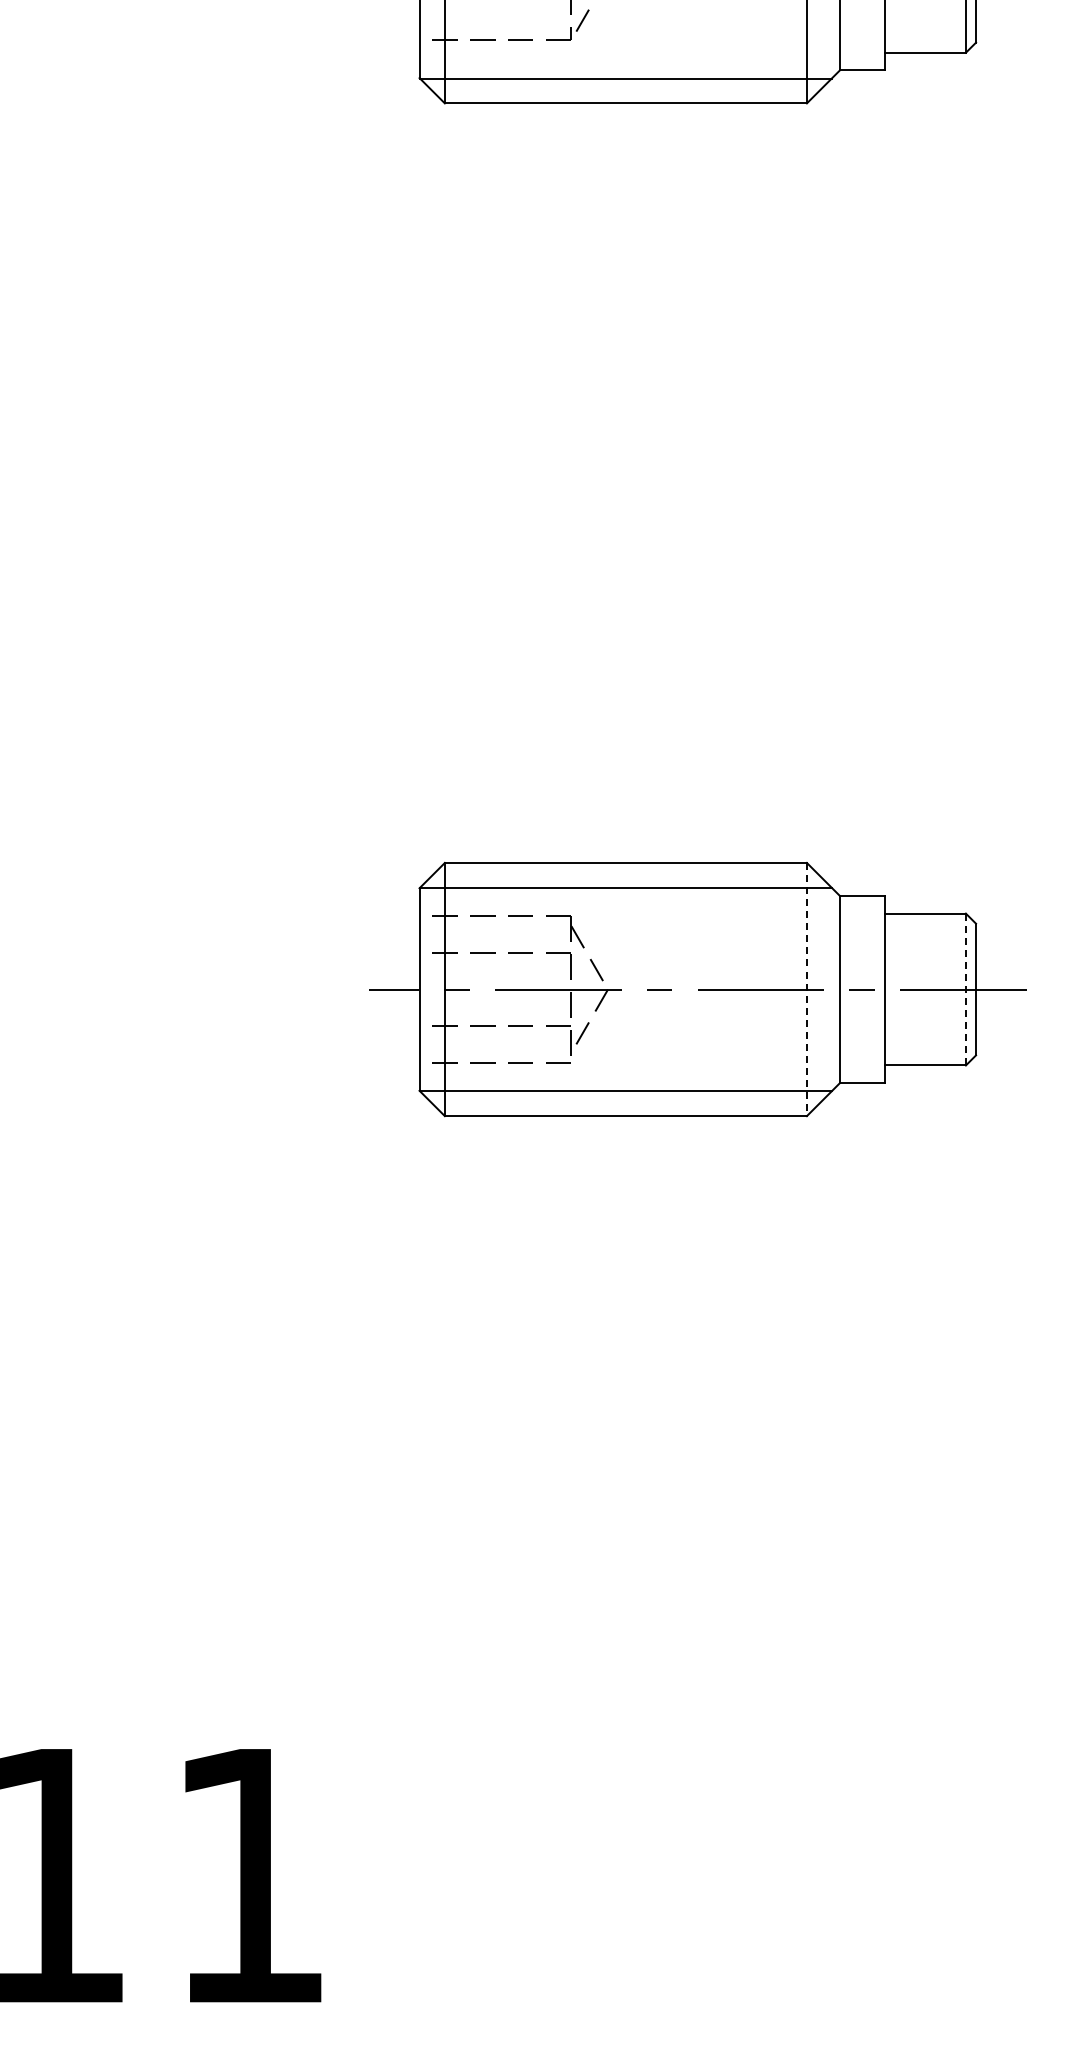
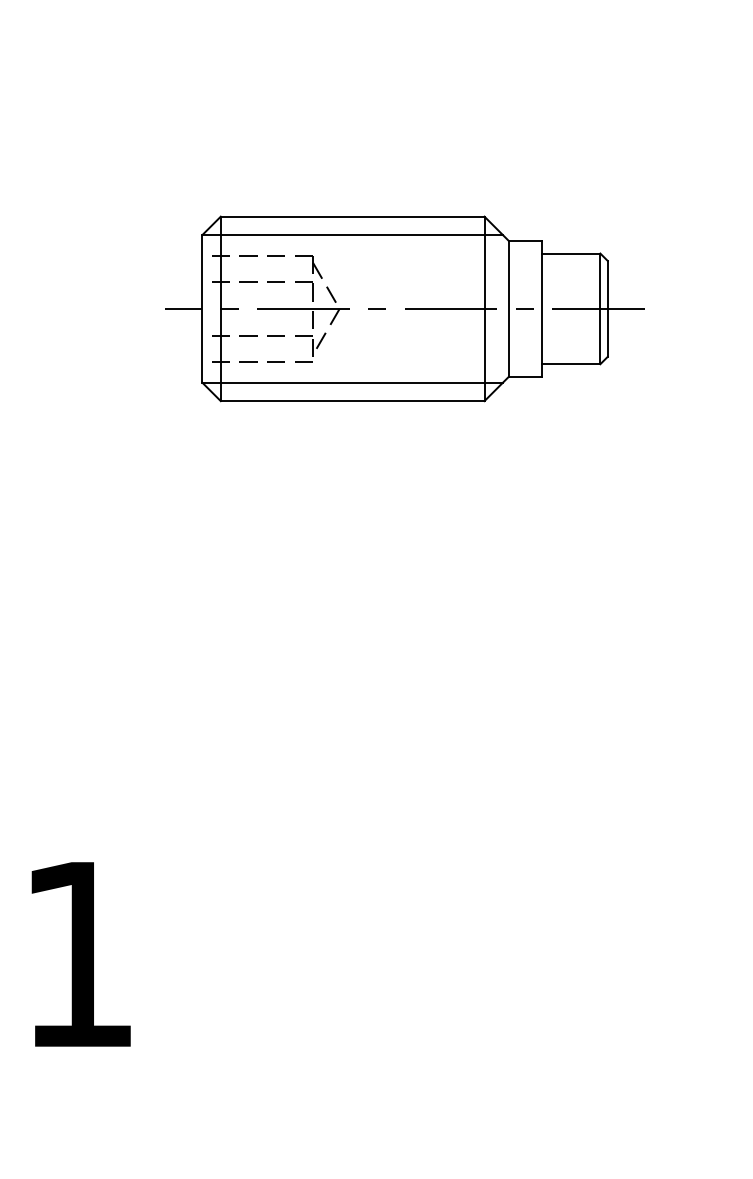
line: (806, 989) -> (484, 308), dashed -> solid
line: (965, 989) -> (600, 308), dashed -> solid

